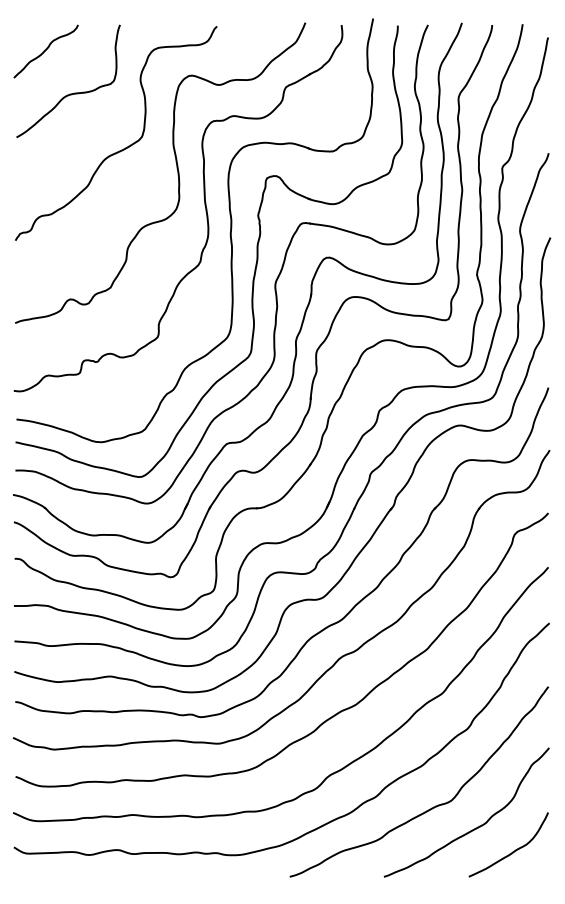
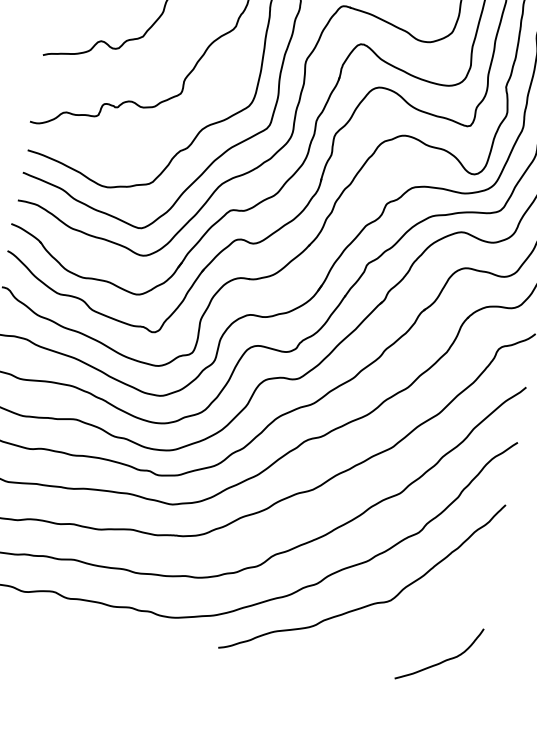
curve: (475, 827) -> (409, 631), removed

